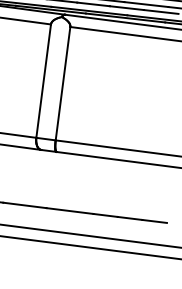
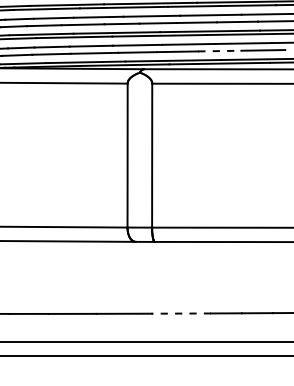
line: (126, 8) -> (219, 51), solid -> dashed
line: (70, 211) -> (181, 313), solid -> dashed

